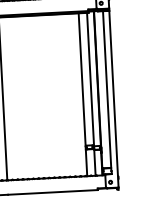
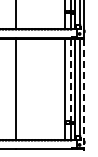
line: (90, 80) -> (70, 81), solid -> dashed
line: (114, 98) -> (84, 93), solid -> dashed

